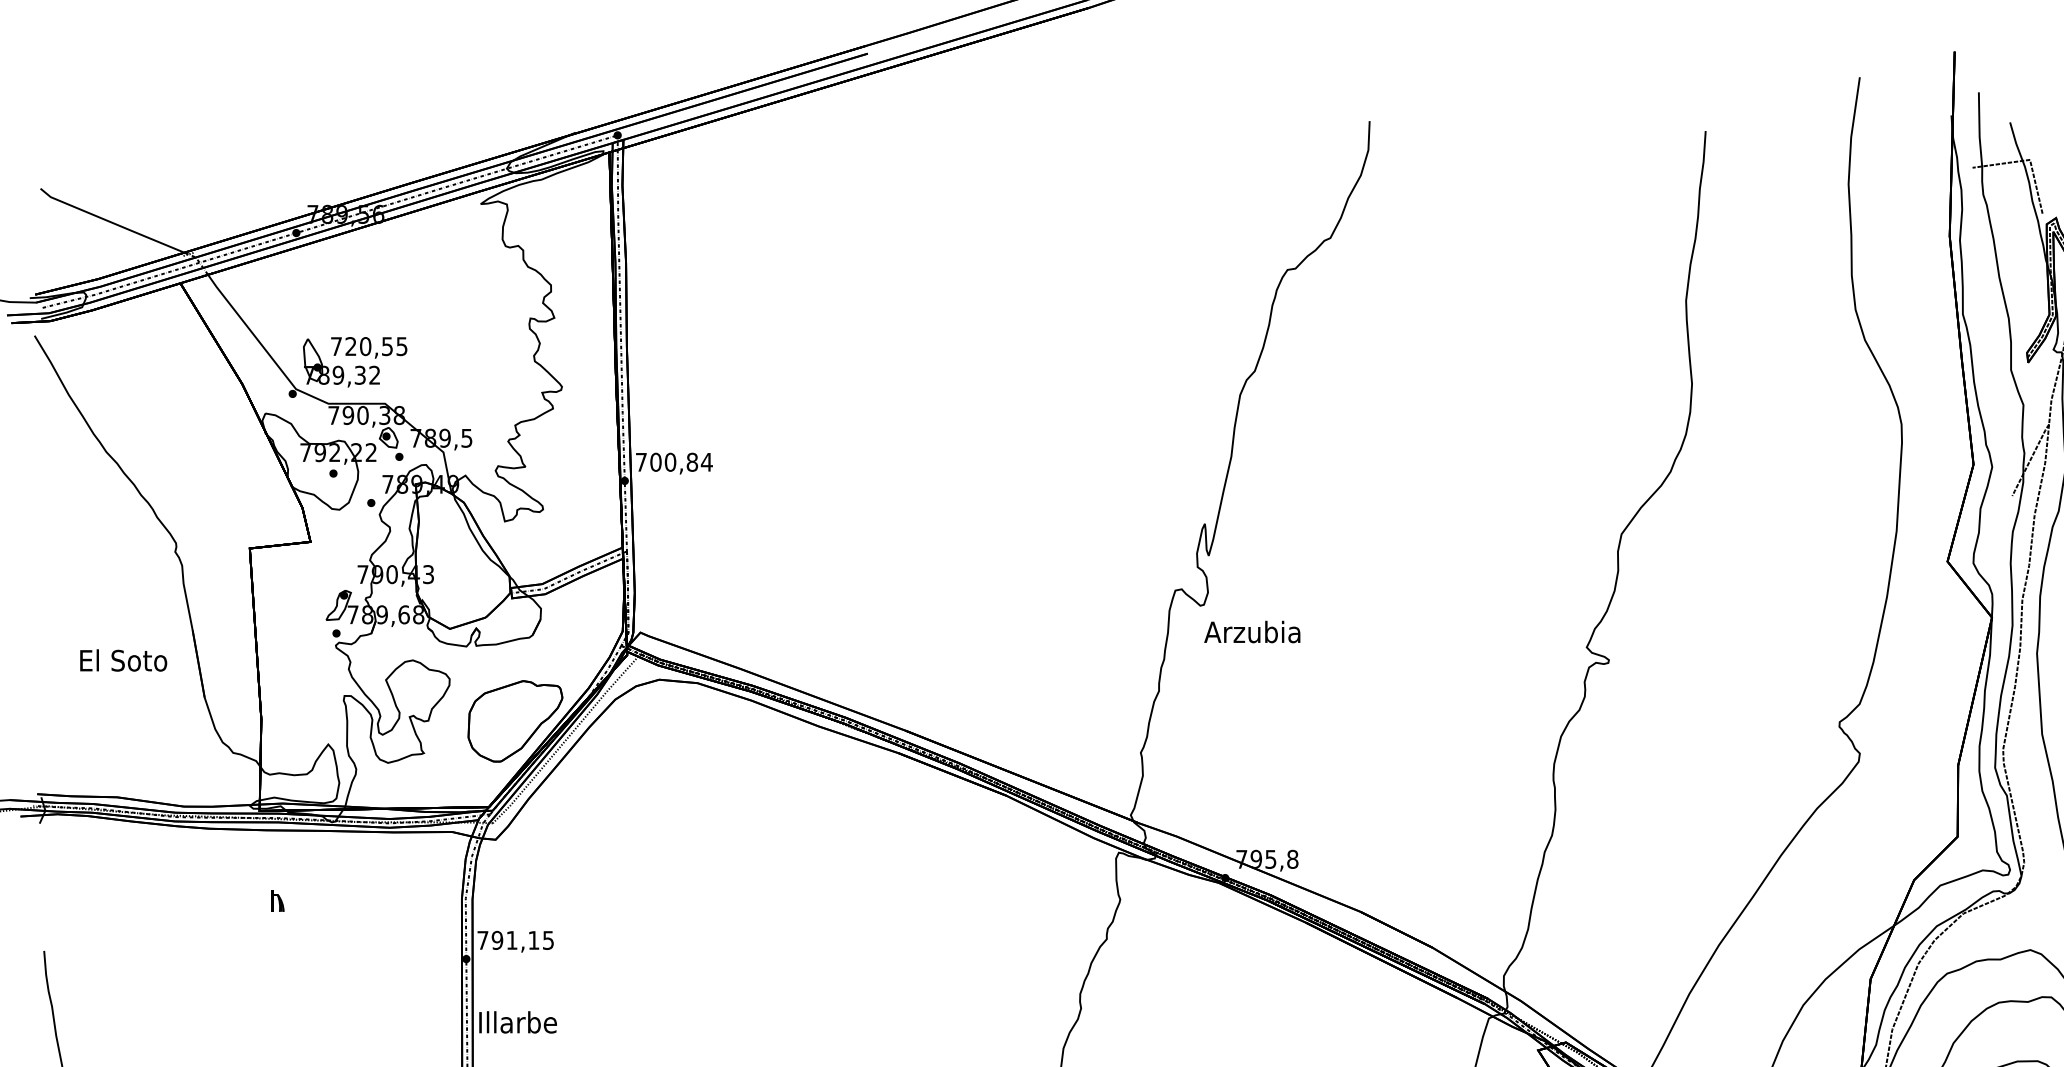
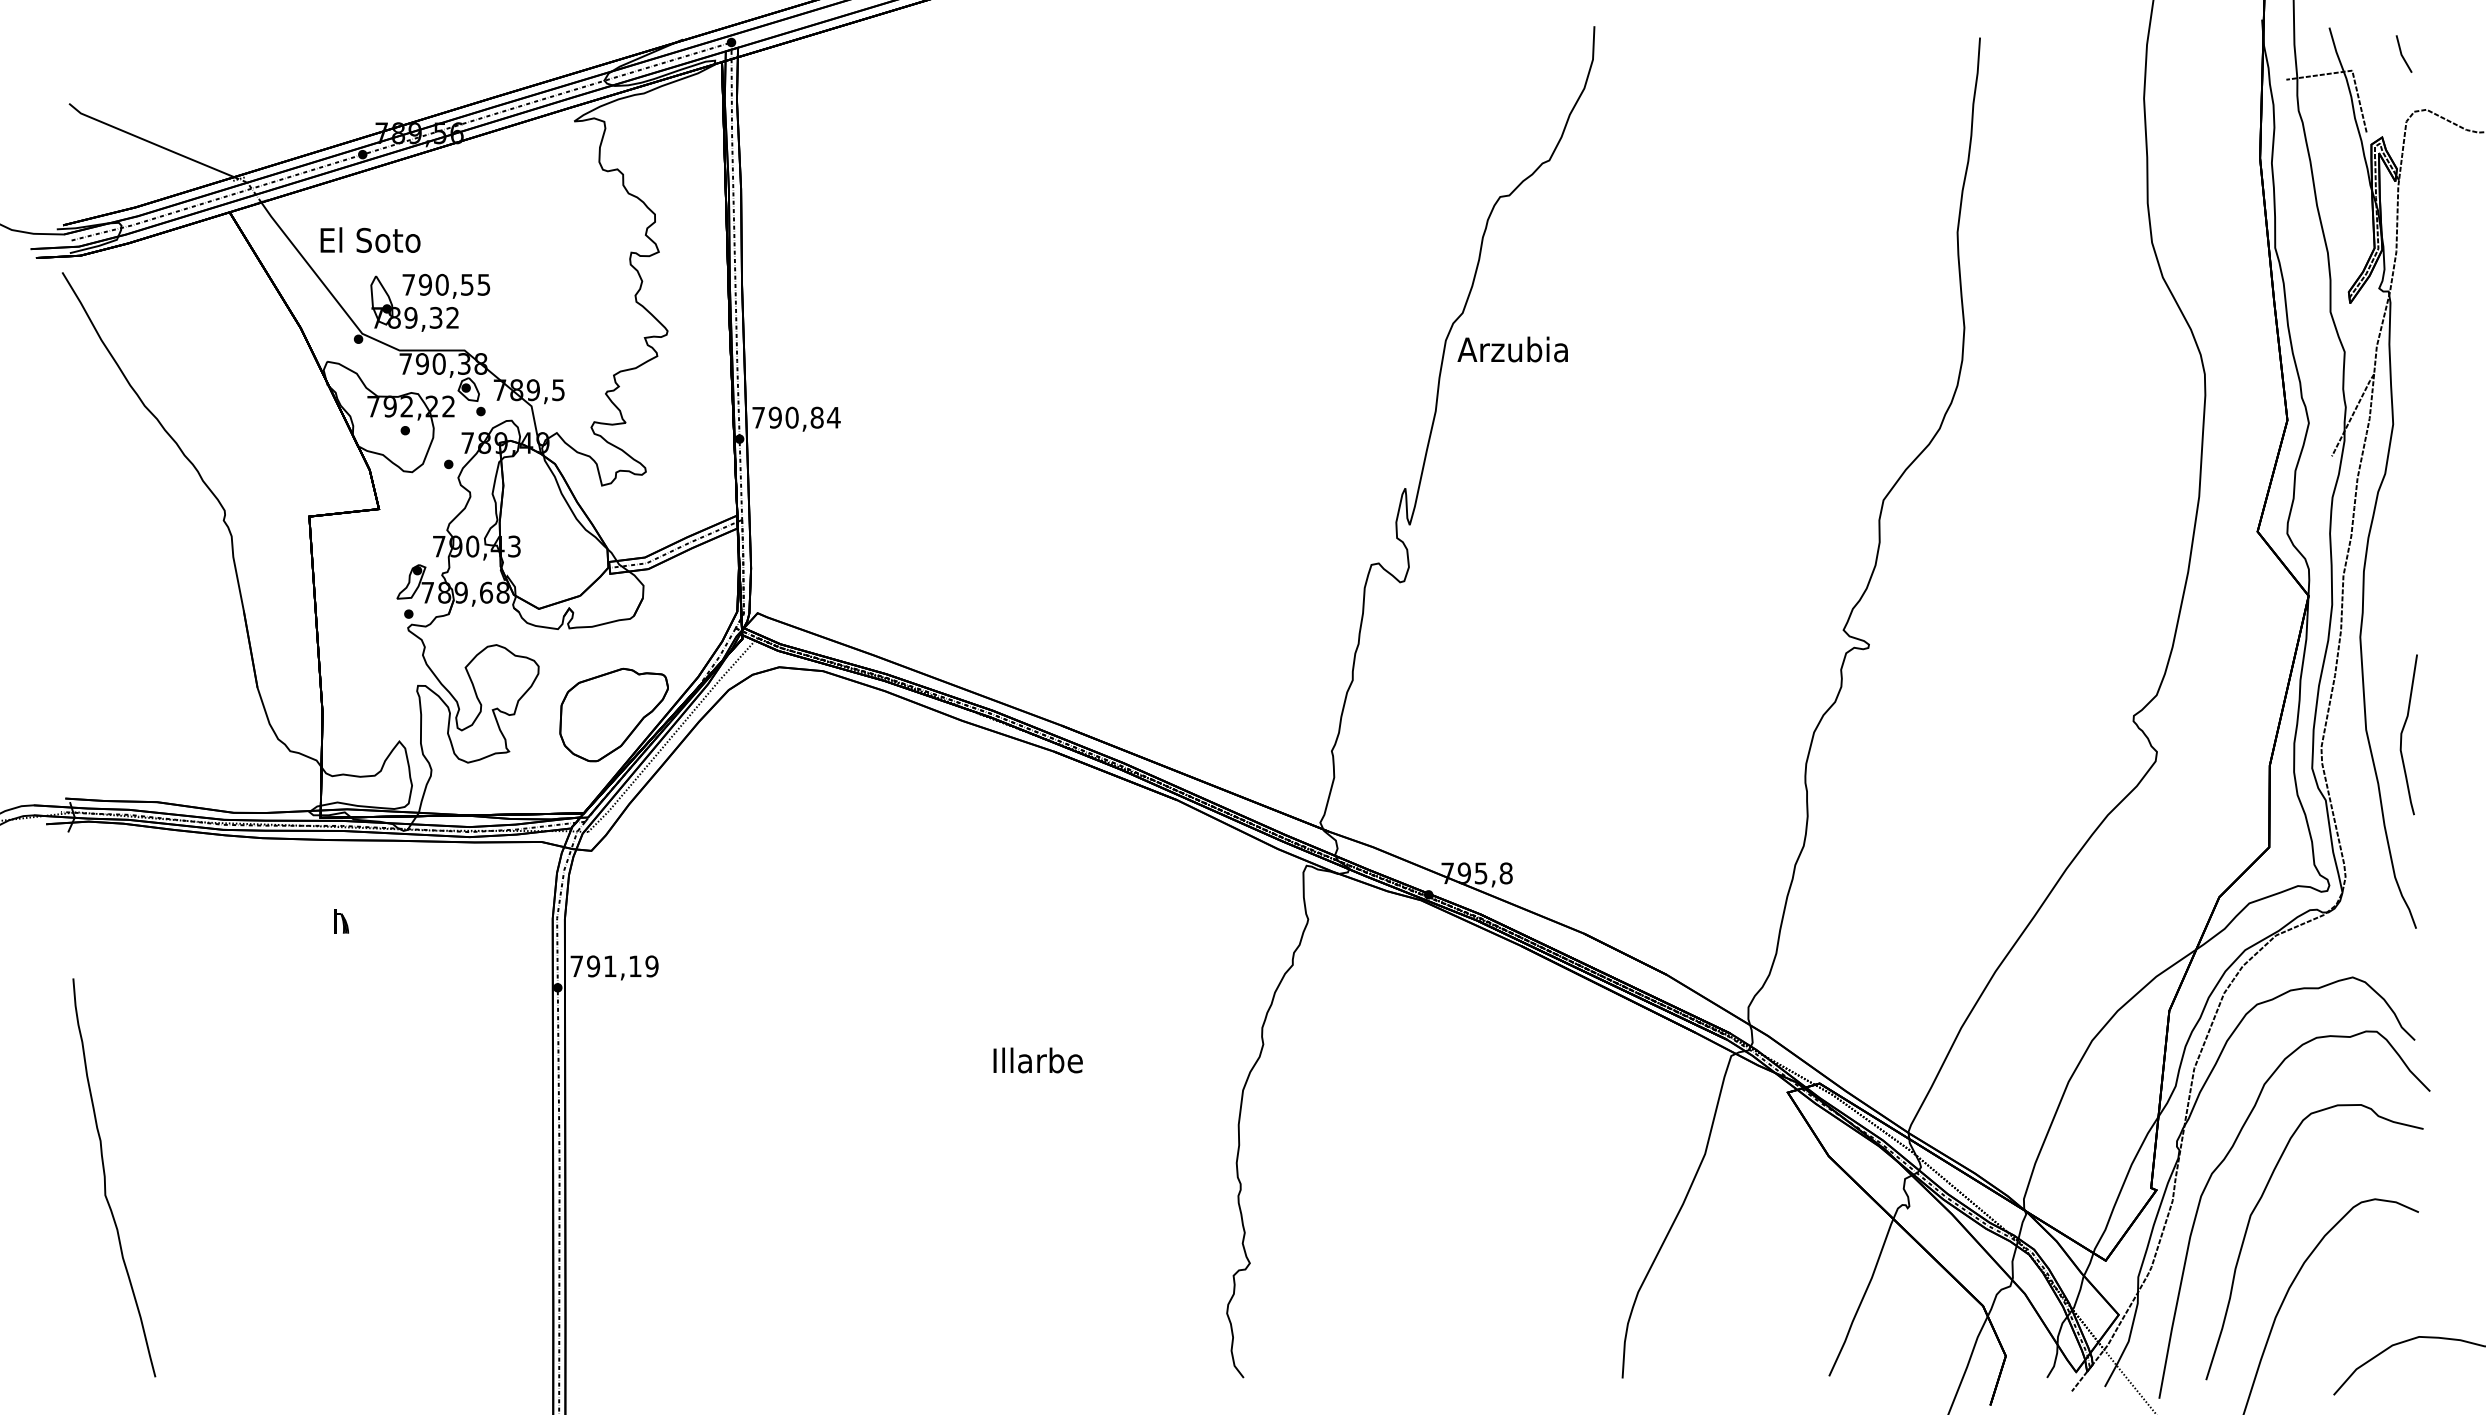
text: (350, 346) -> (424, 284), 720,55 -> 790,55
text: (655, 462) -> (774, 417), 700,84 -> 790,84
text: (1252, 632) -> (1512, 349), moved
text: (123, 659) -> (370, 239), moved
text: (547, 940) -> (651, 966), 791,15 -> 791,19
text: (517, 1022) -> (1037, 1060), moved

